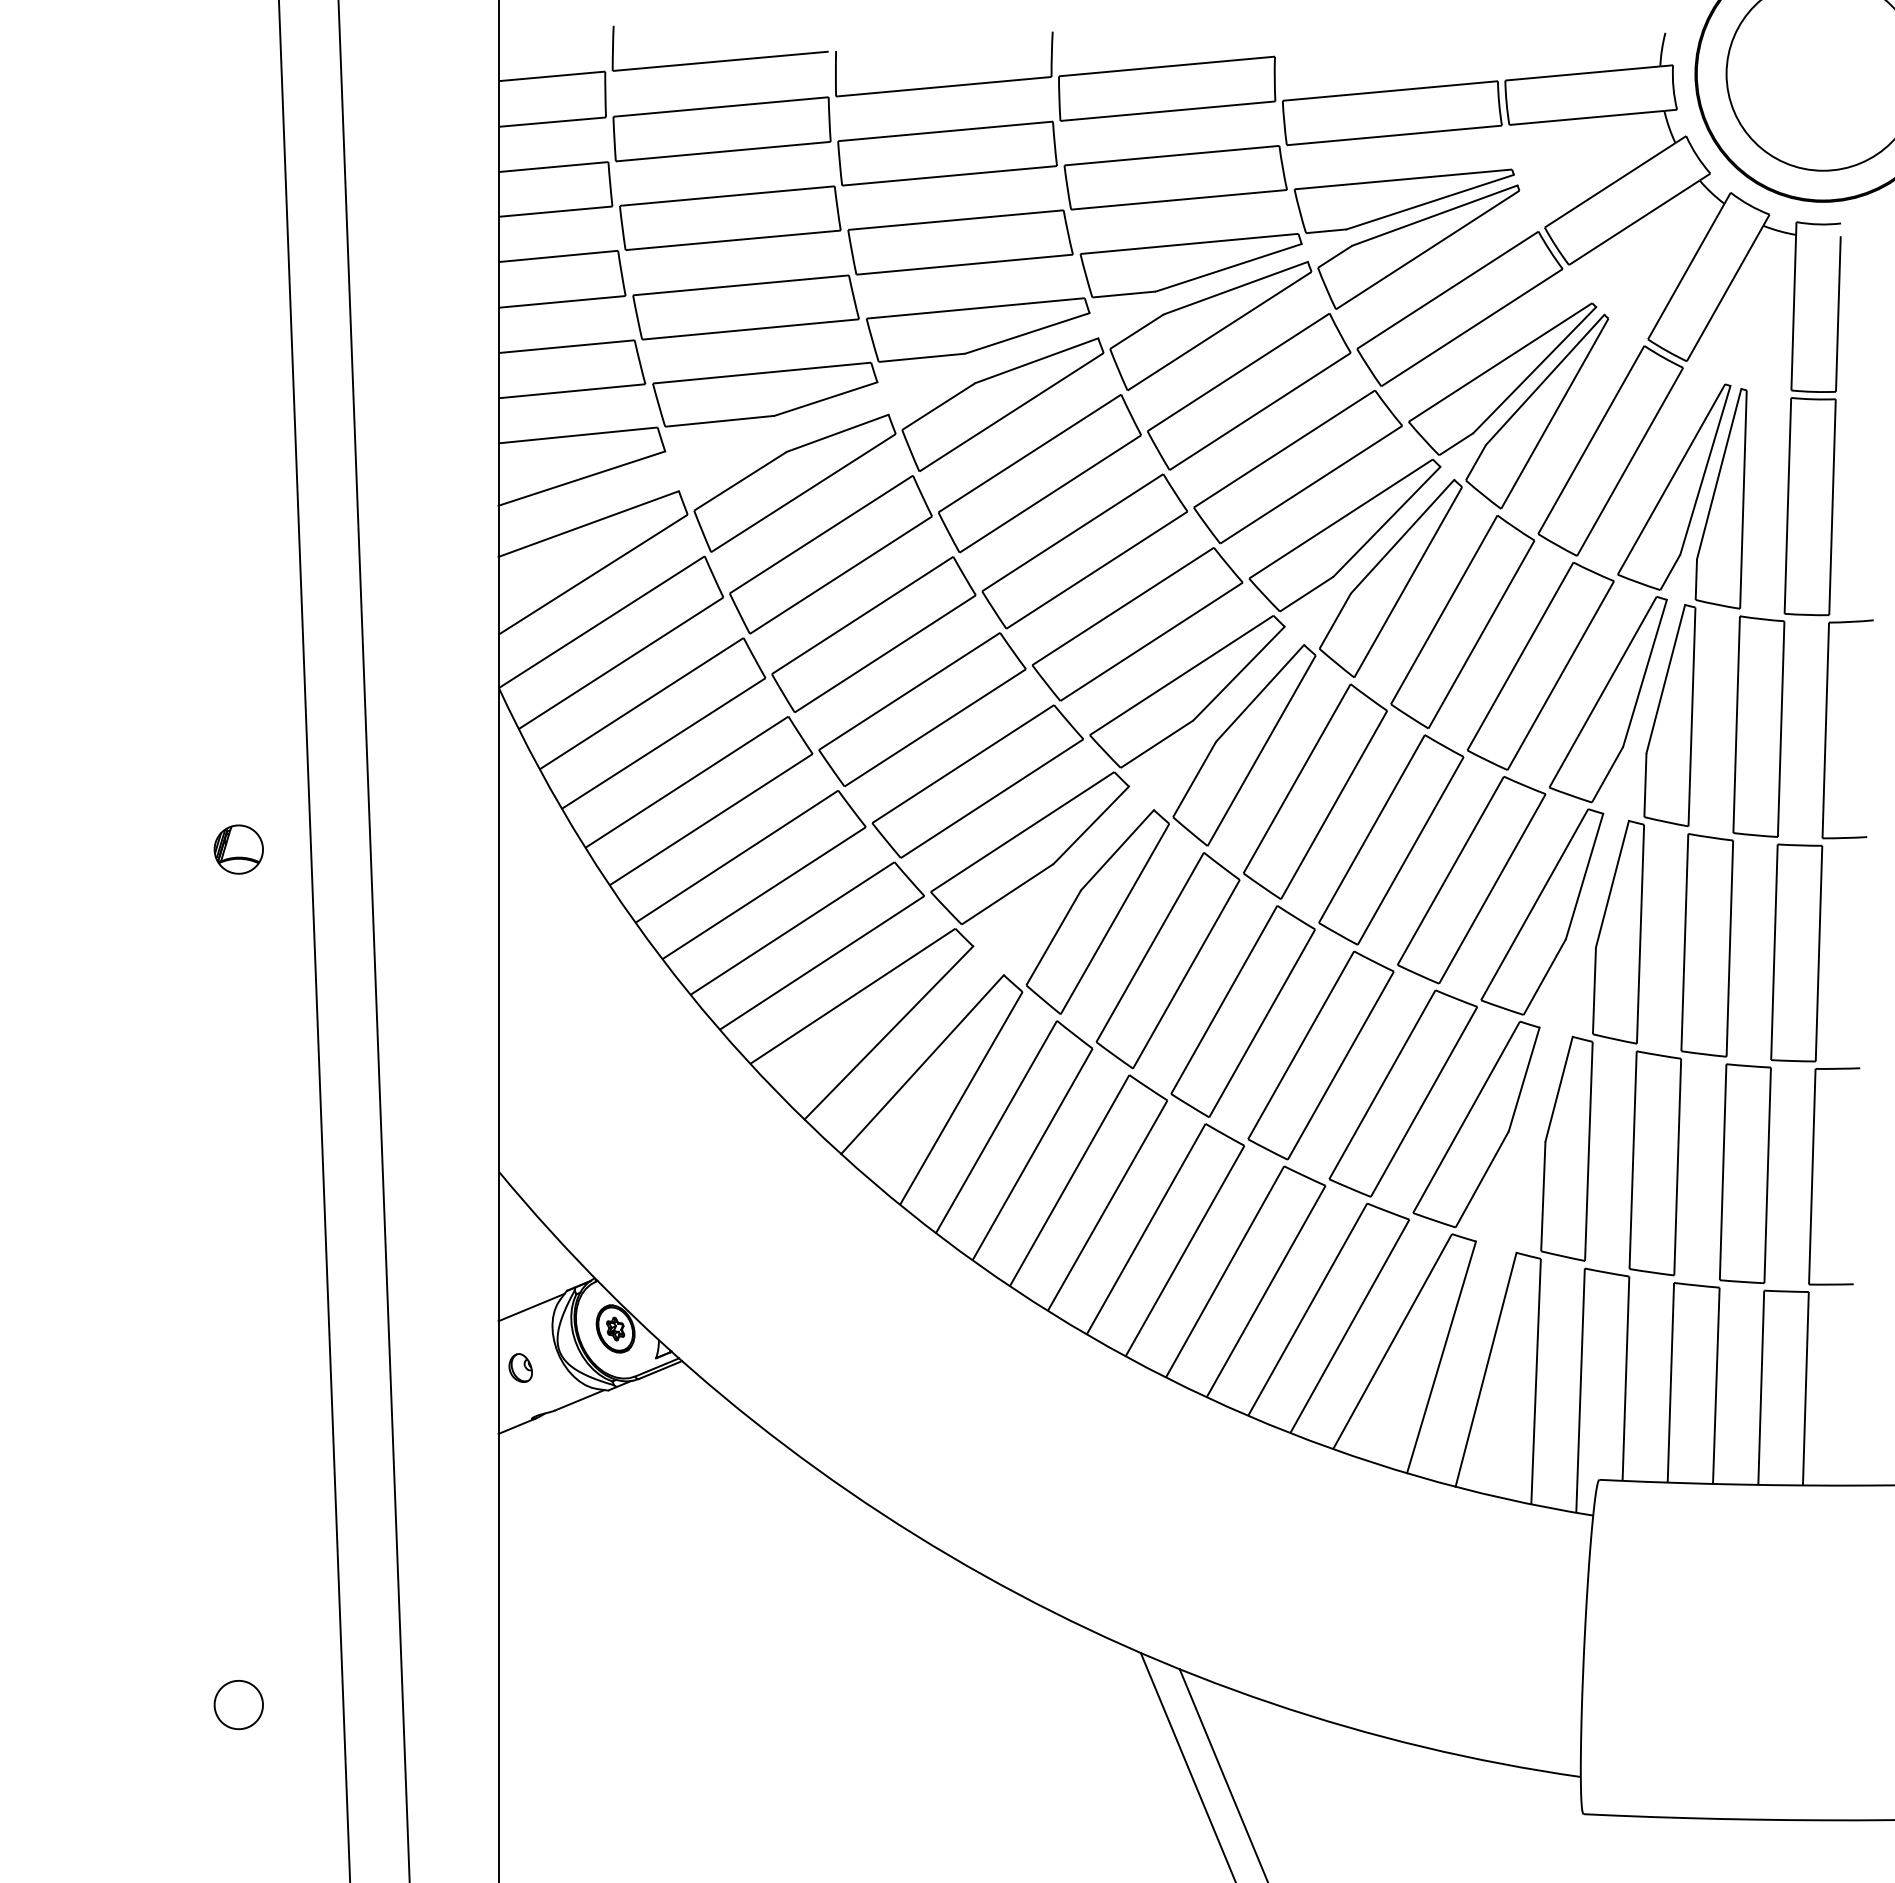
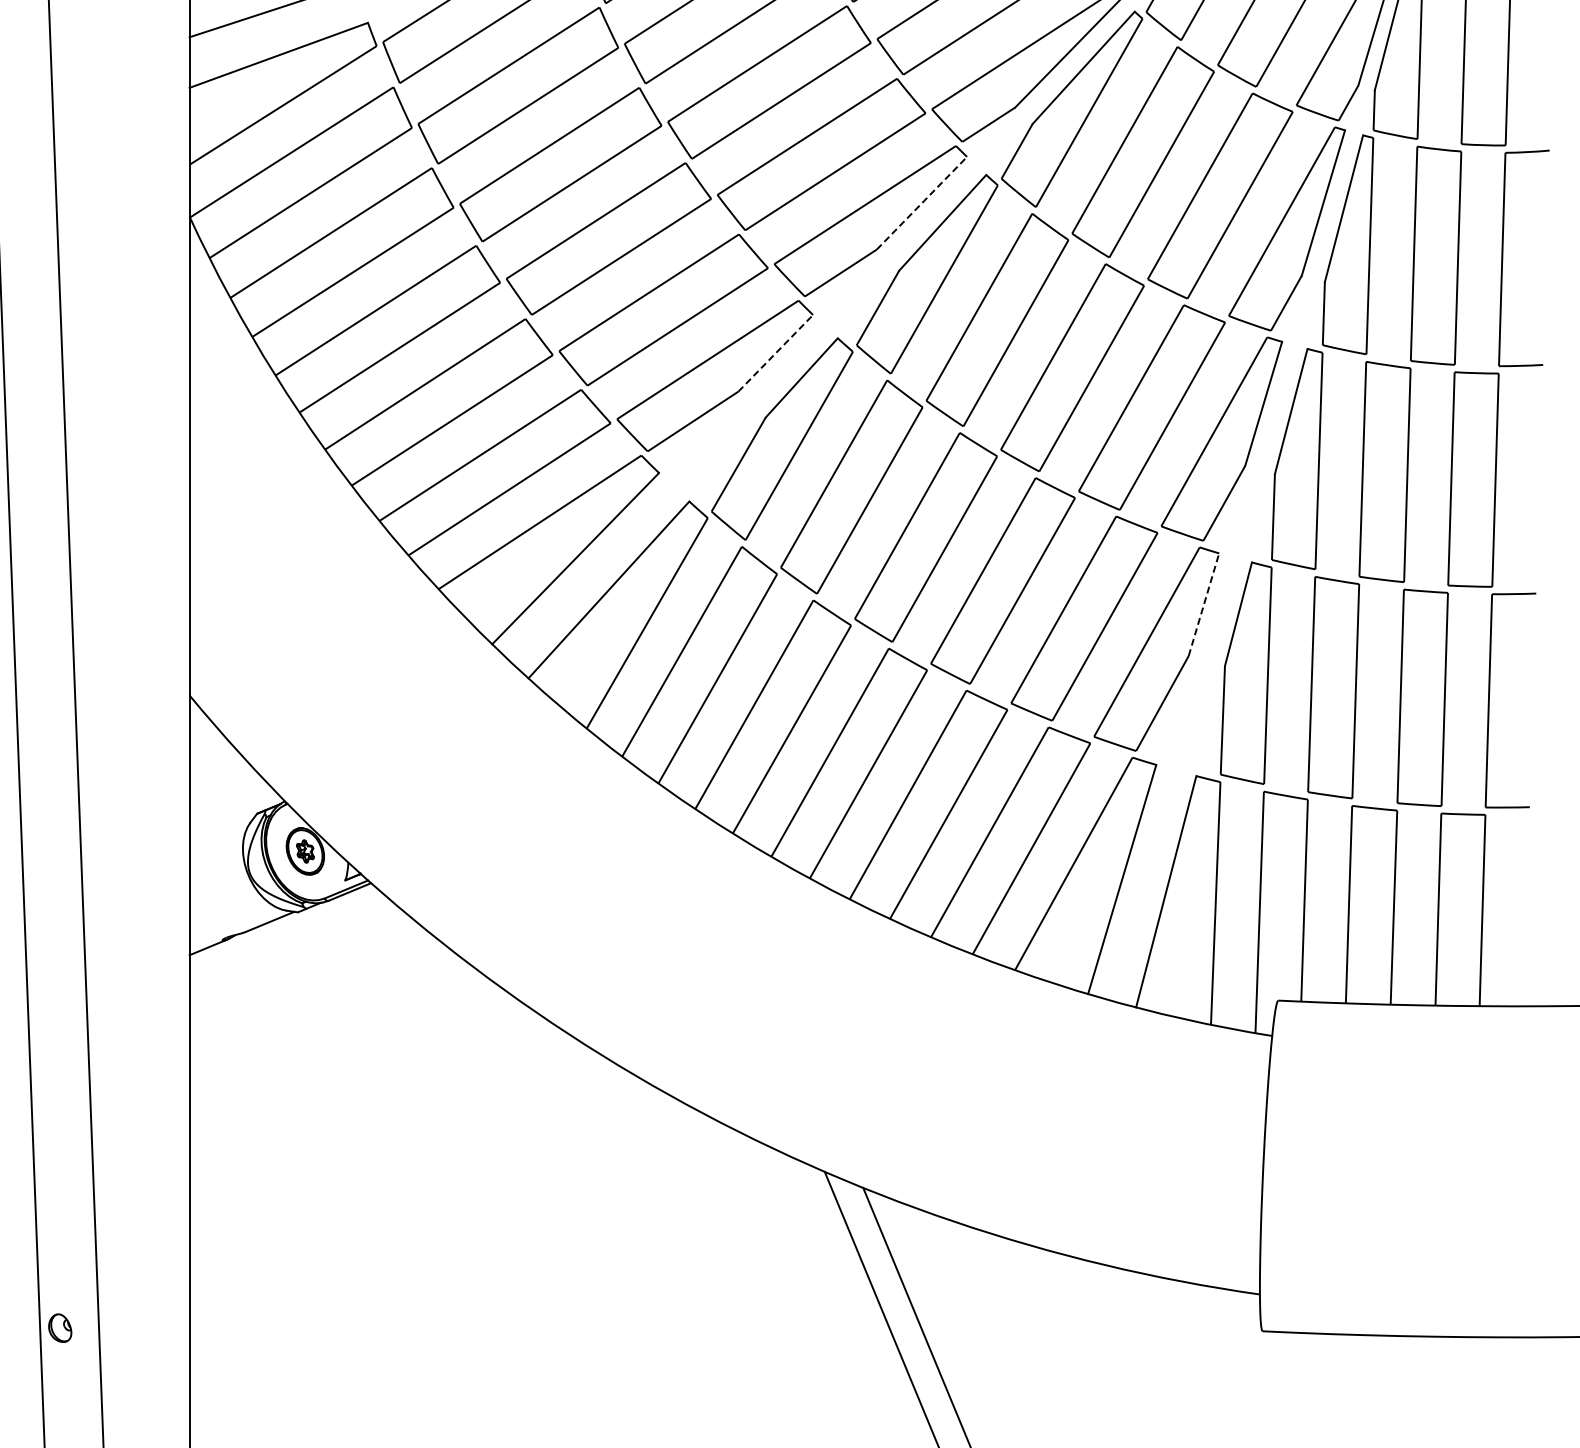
line: (1239, 673) -> (922, 203), solid -> dashed
line: (1091, 824) -> (776, 352), solid -> dashed
line: (1524, 1079) -> (1204, 604), solid -> dashed
line: (531, 1307) -> (222, 830), removed
part: (520, 1367) -> (59, 1327), moved

